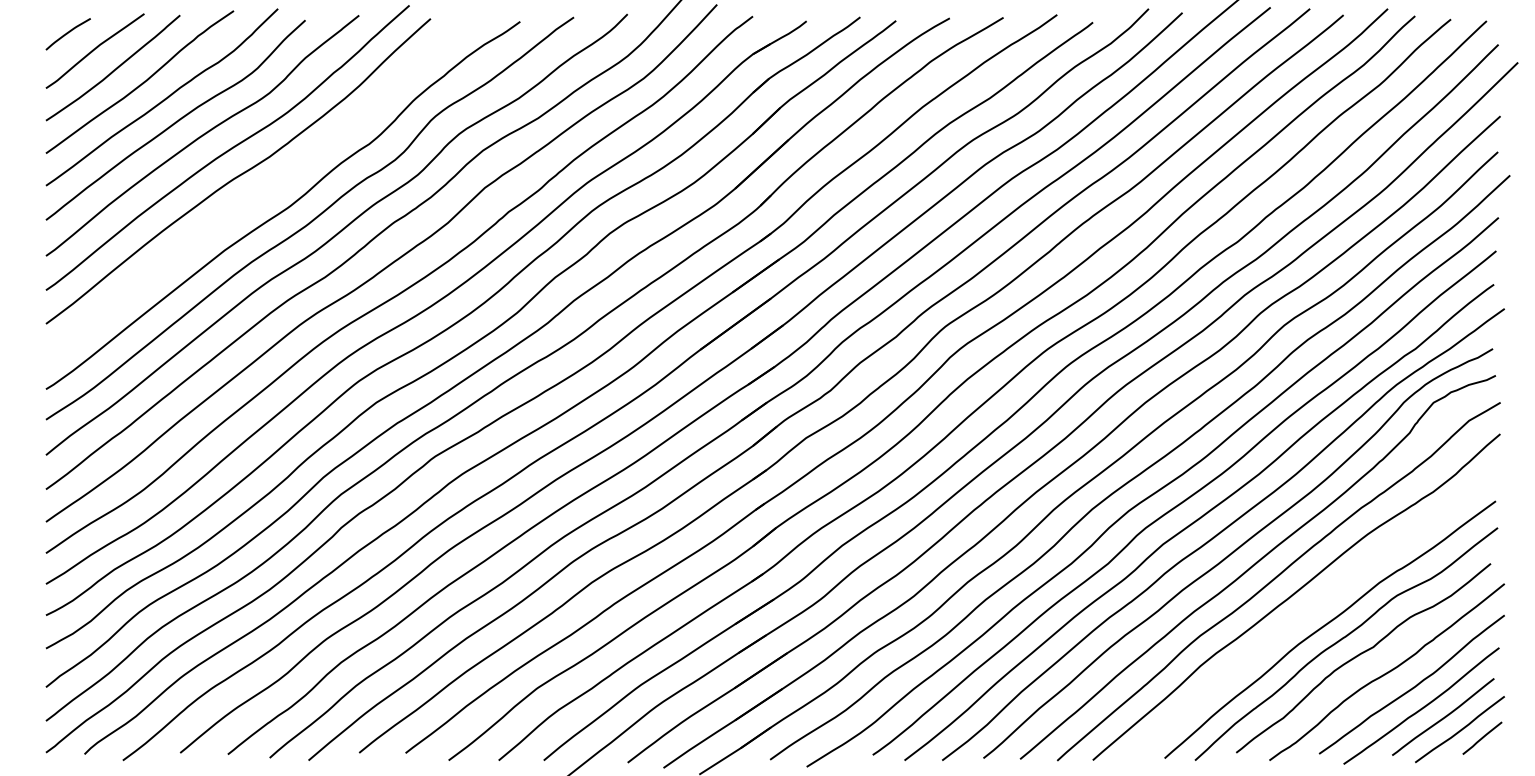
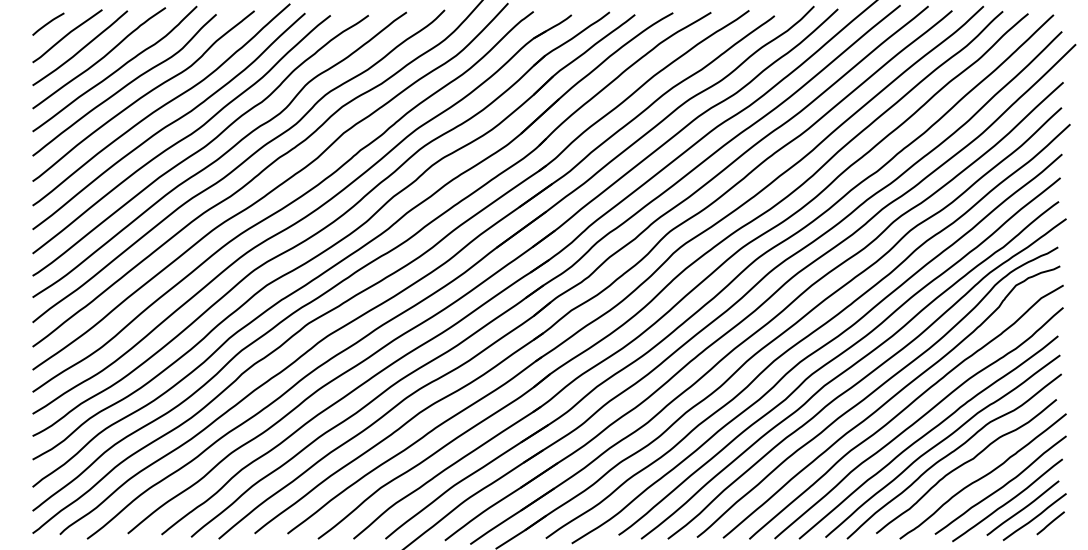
curve: (258, 194) -> (183, 137), added
curve: (1307, 614) -> (926, 435), added

